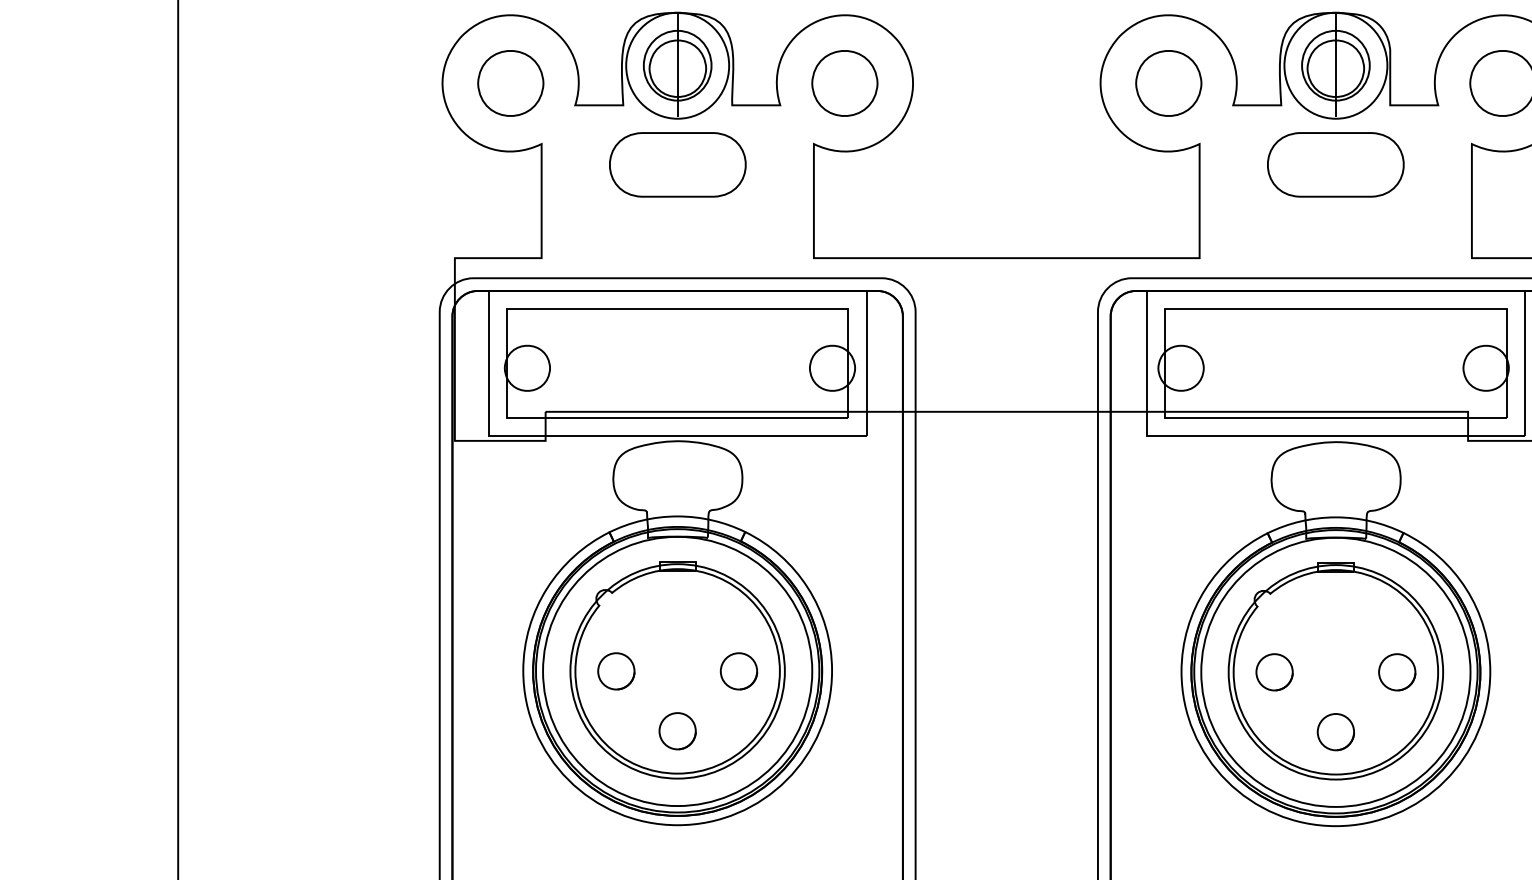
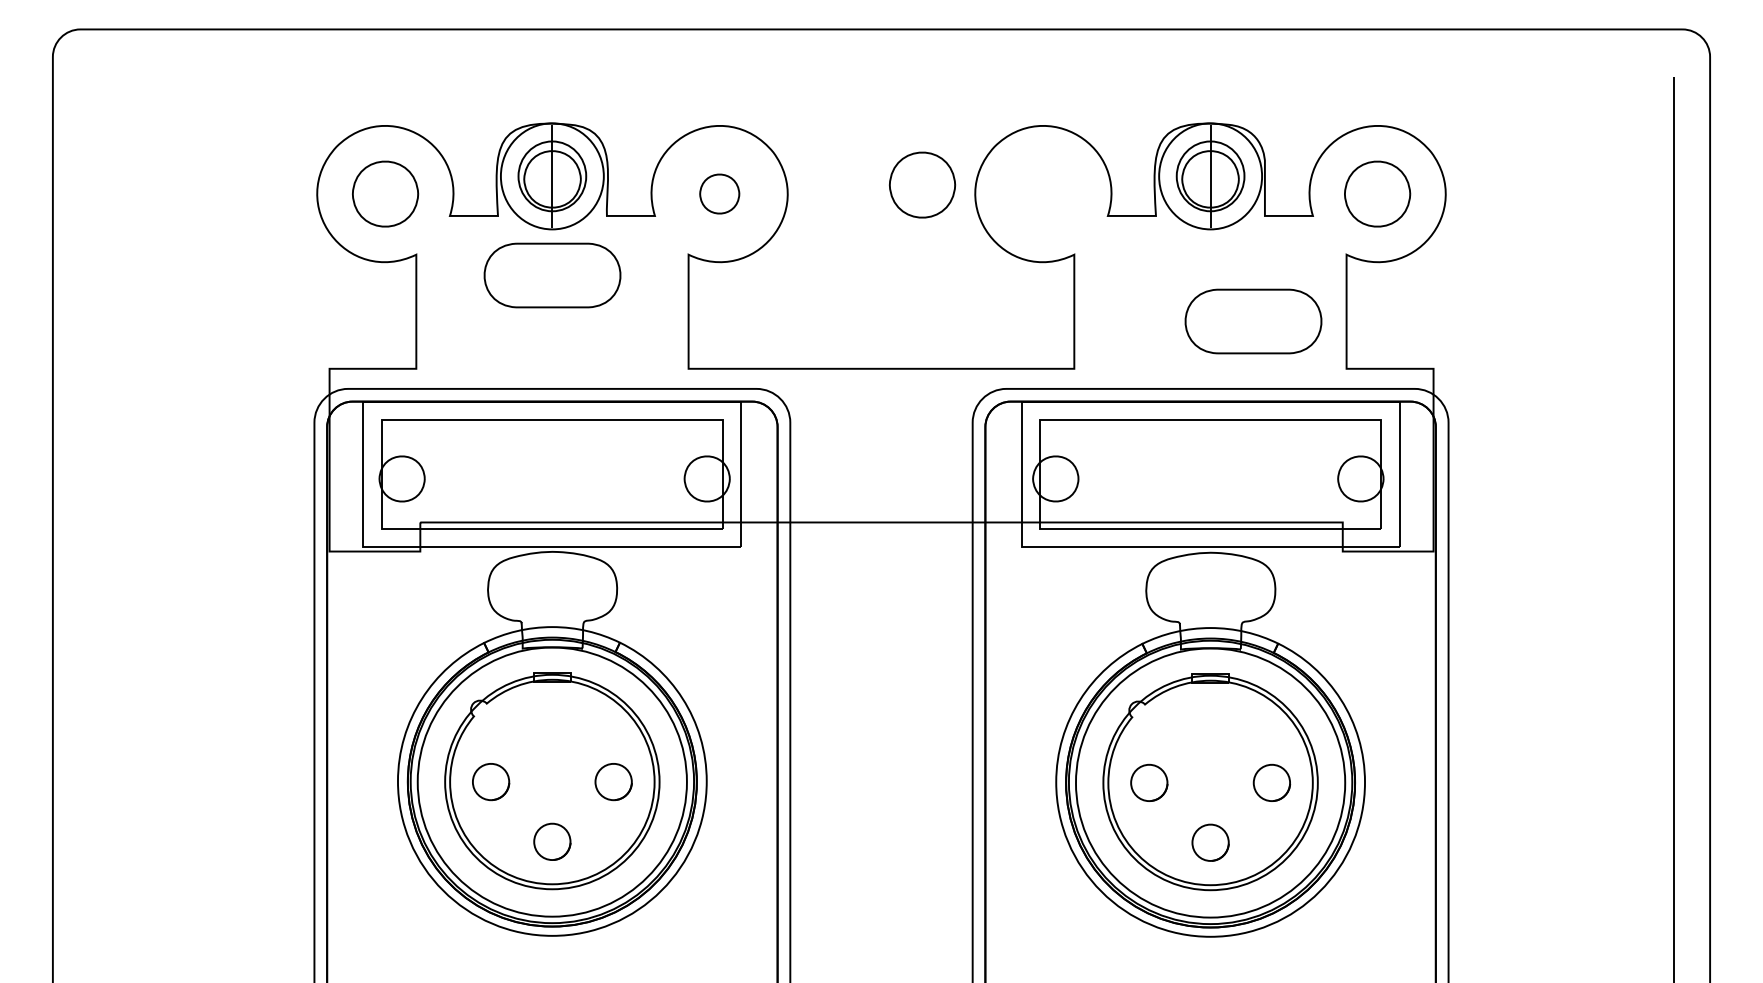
part: (844, 82) -> (719, 193), size x0.6
part: (1168, 82) -> (922, 184), moved
part: (1335, 164) -> (1253, 321), moved

